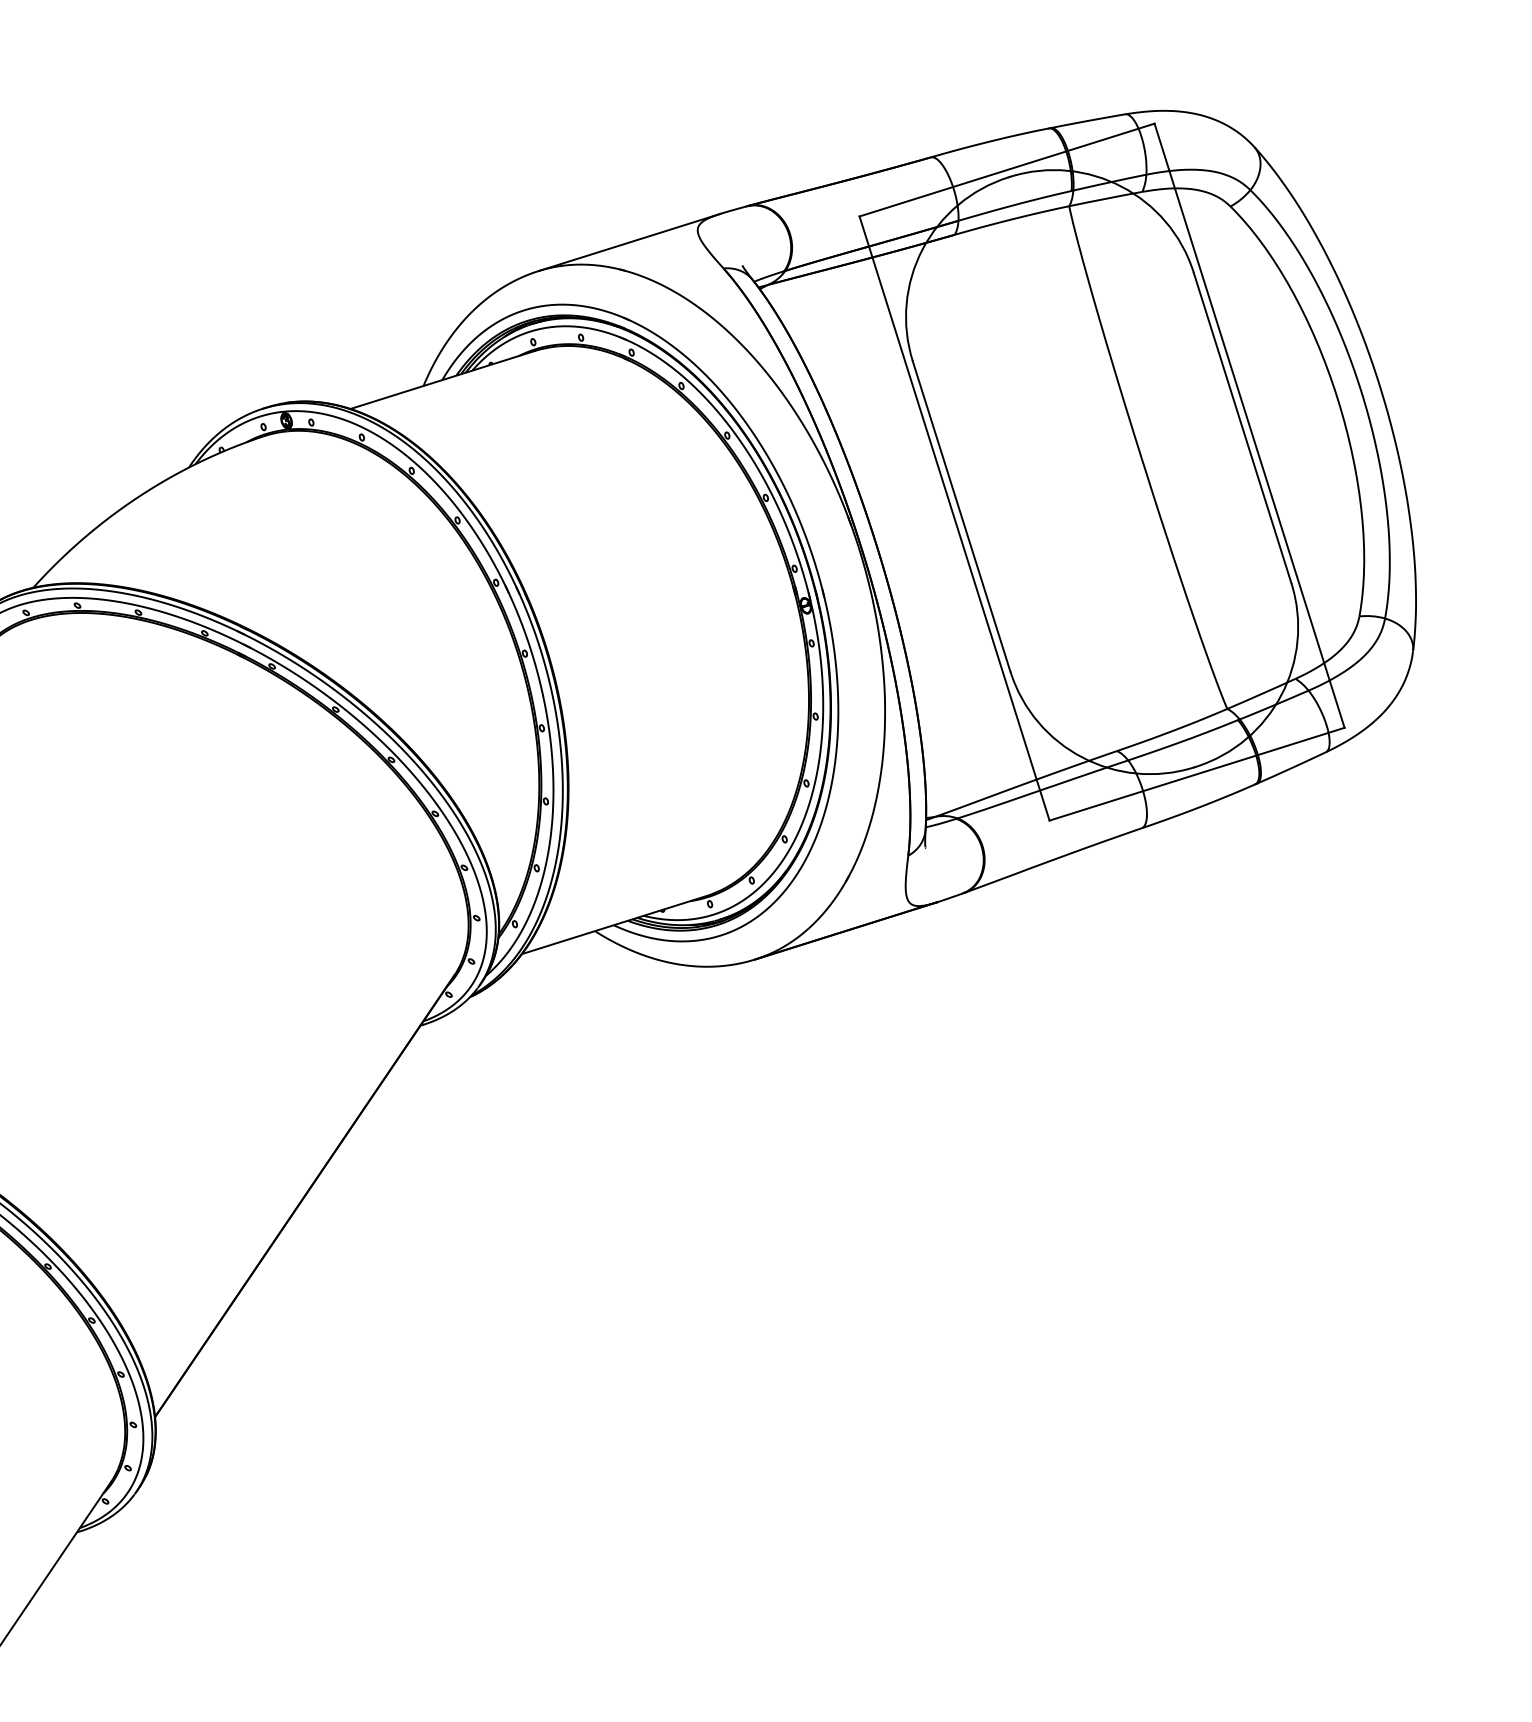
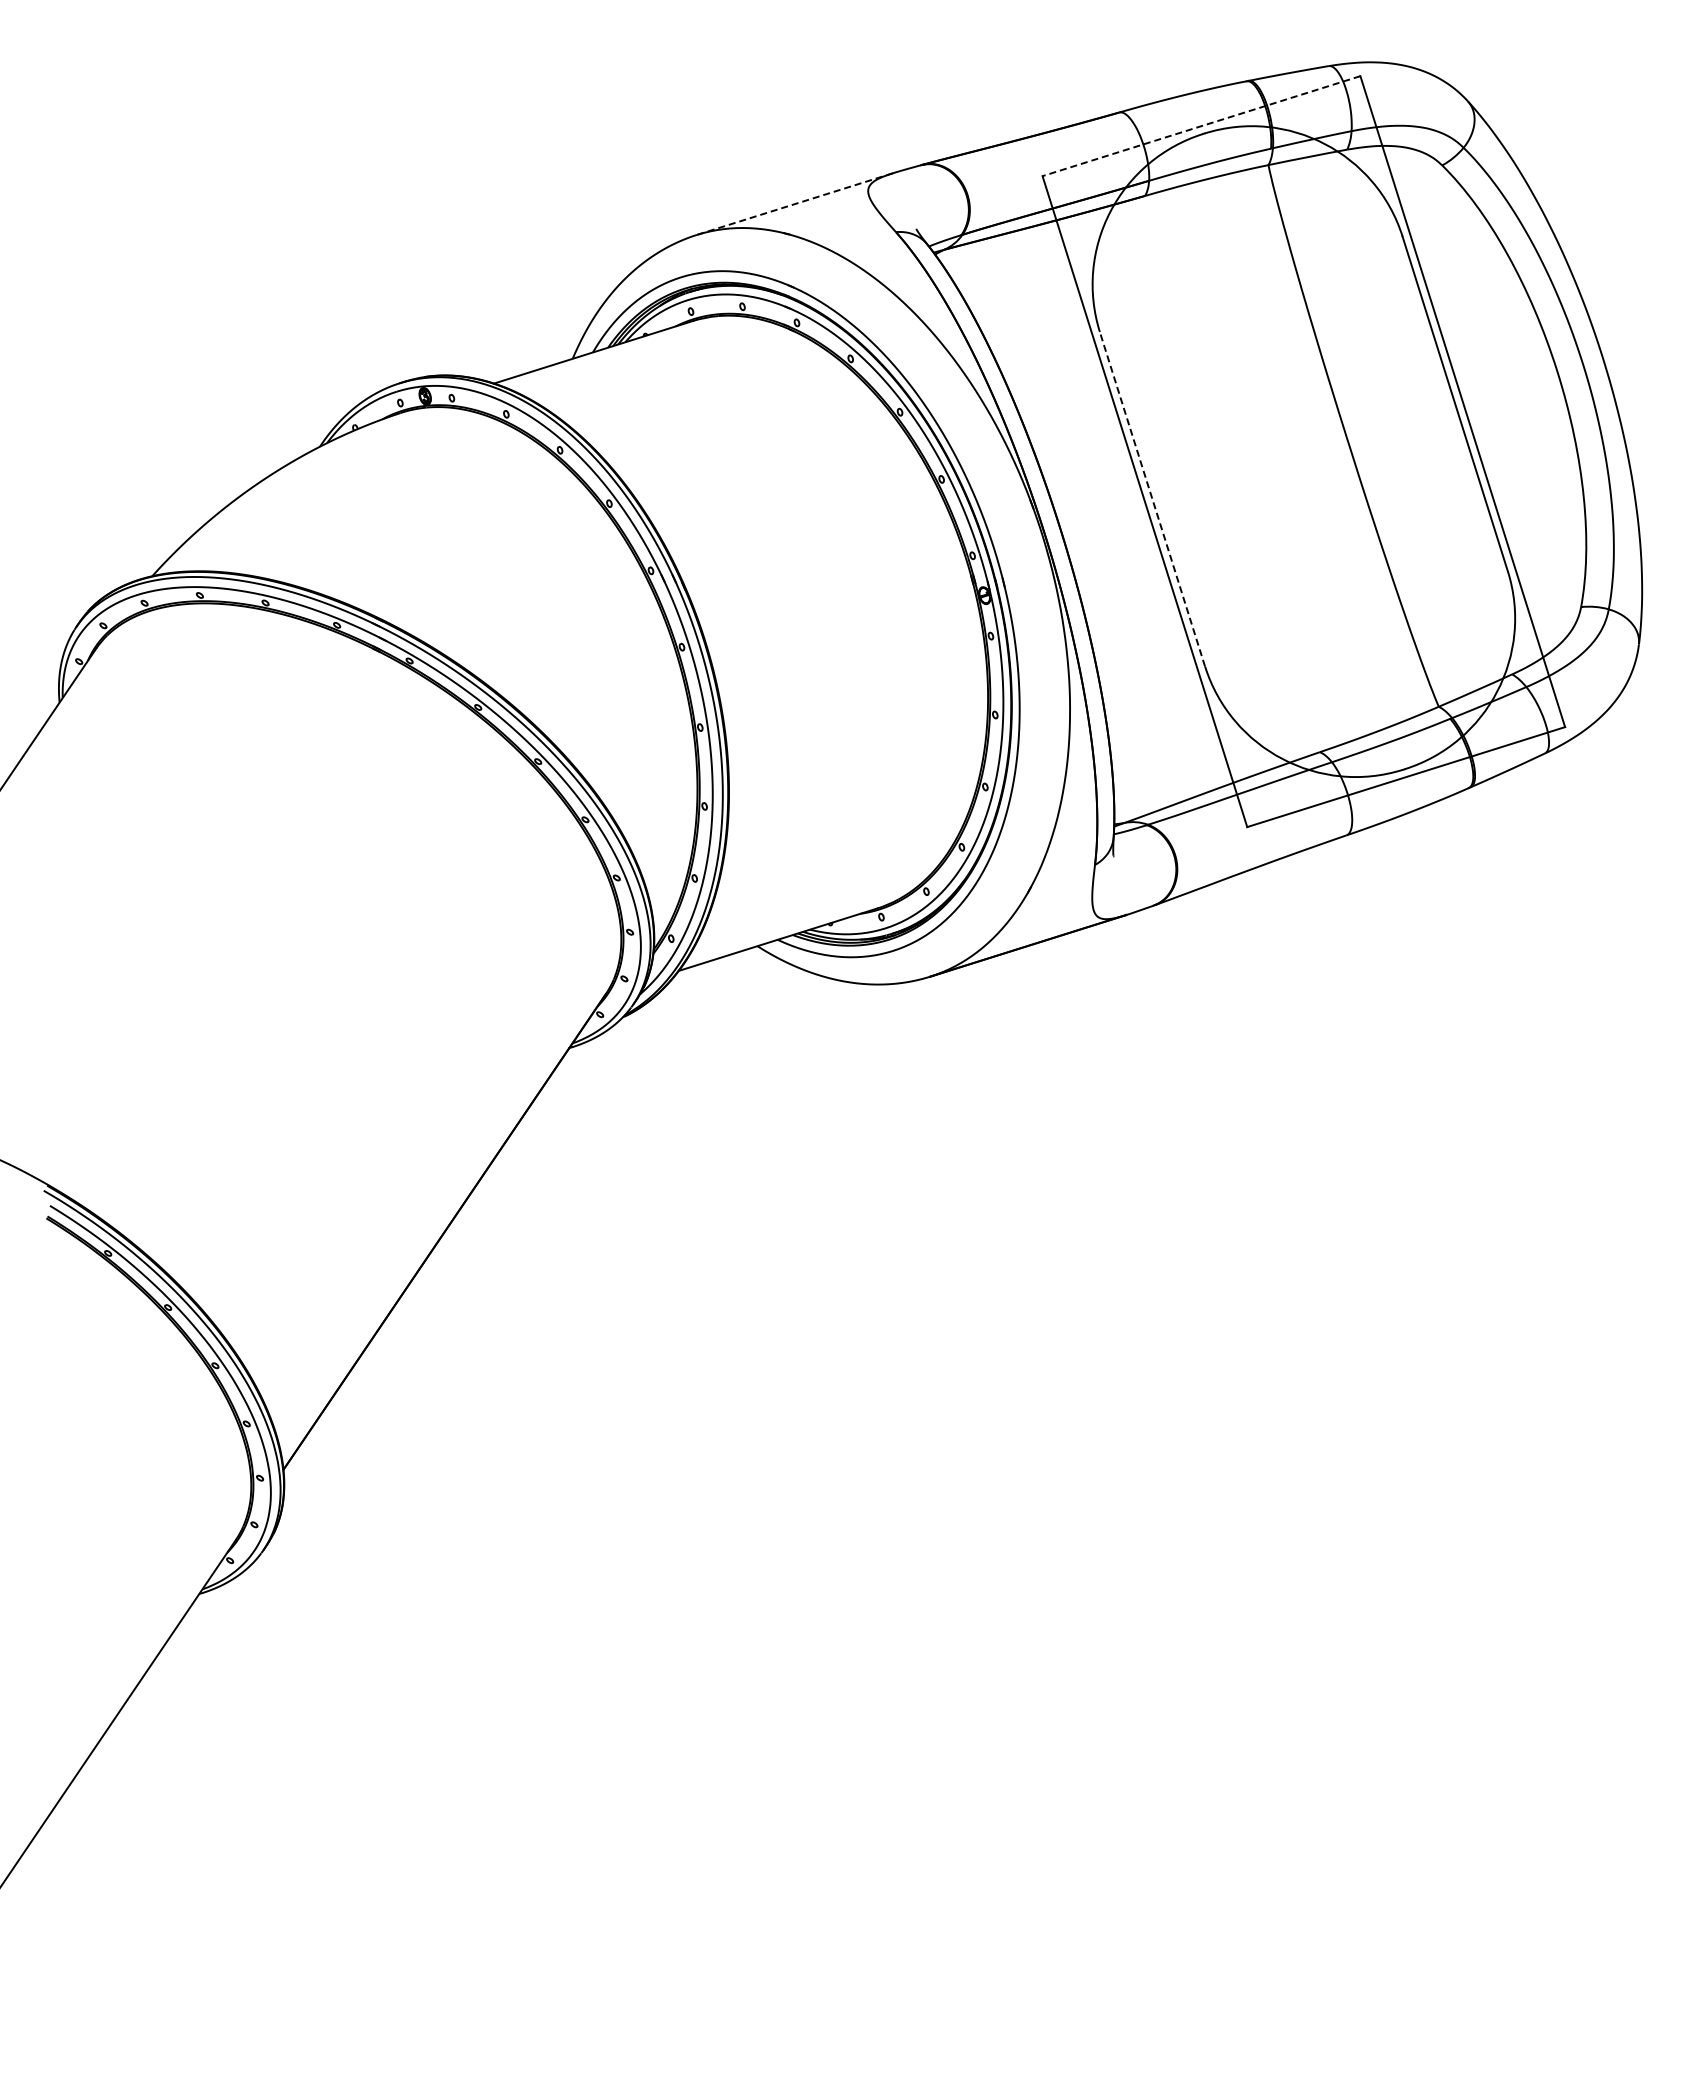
line: (1007, 170) -> (1201, 126), solid -> dashed
line: (629, 242) -> (794, 204), solid -> dashed
line: (961, 515) -> (1152, 498), solid -> dashed

